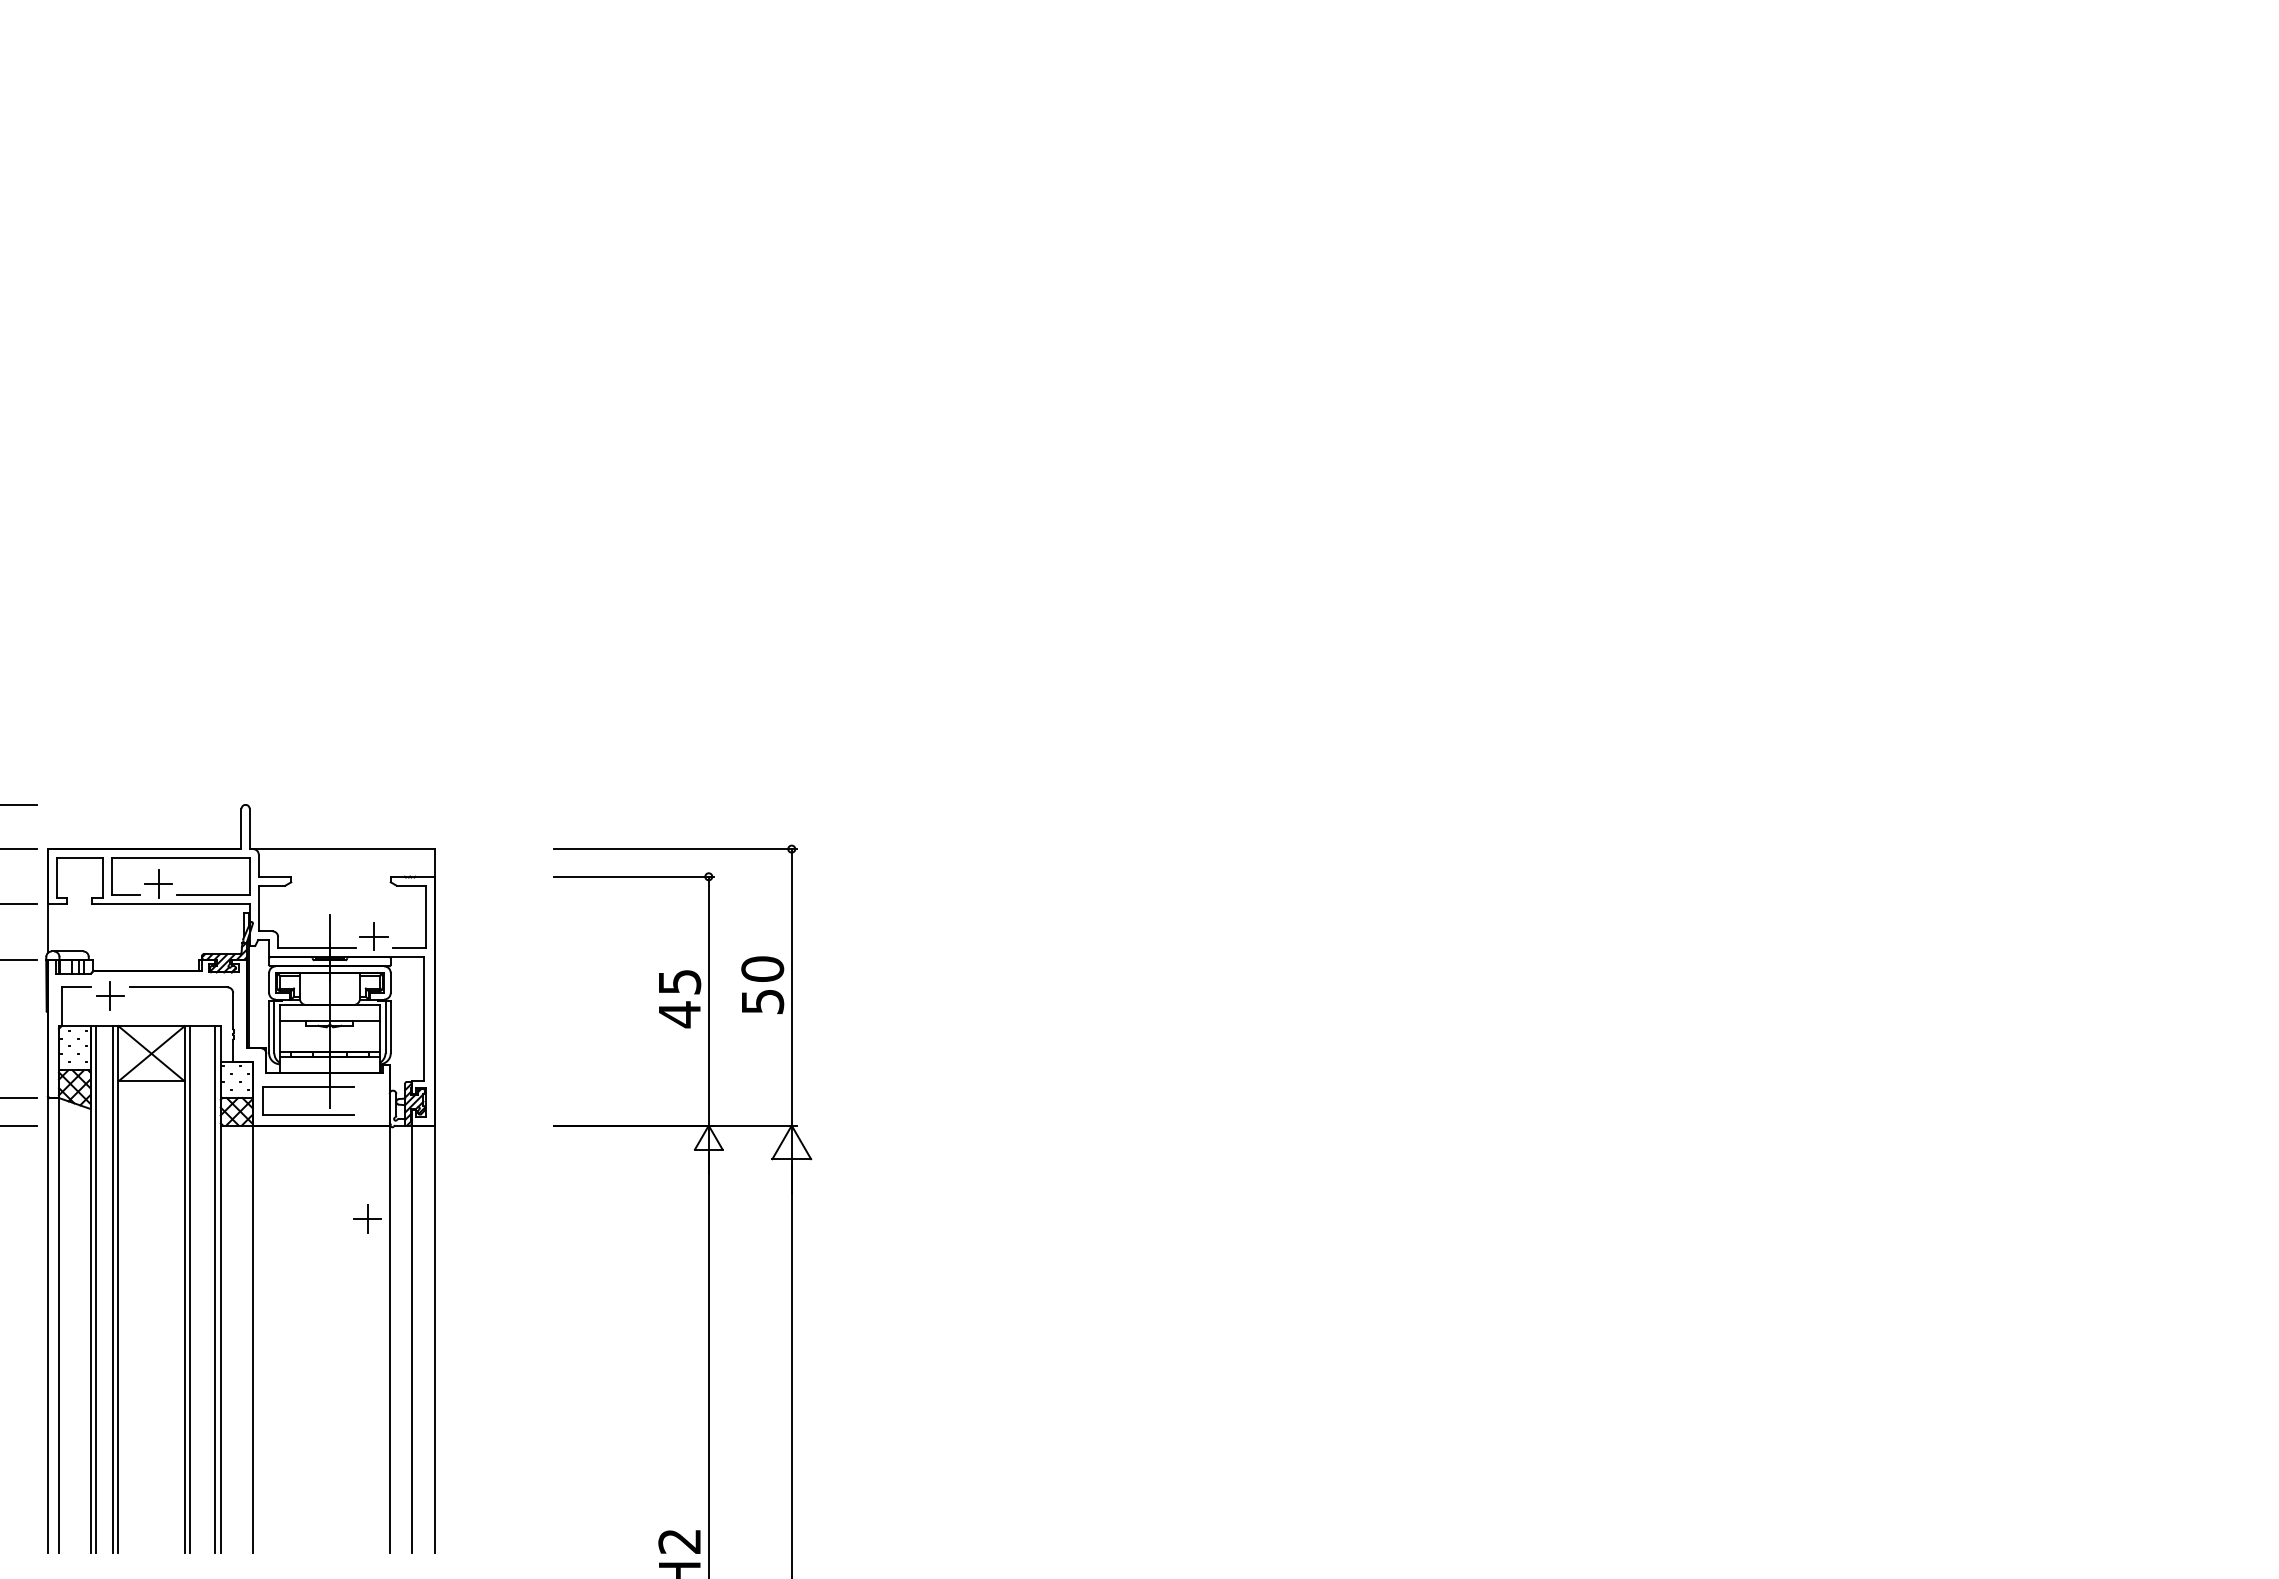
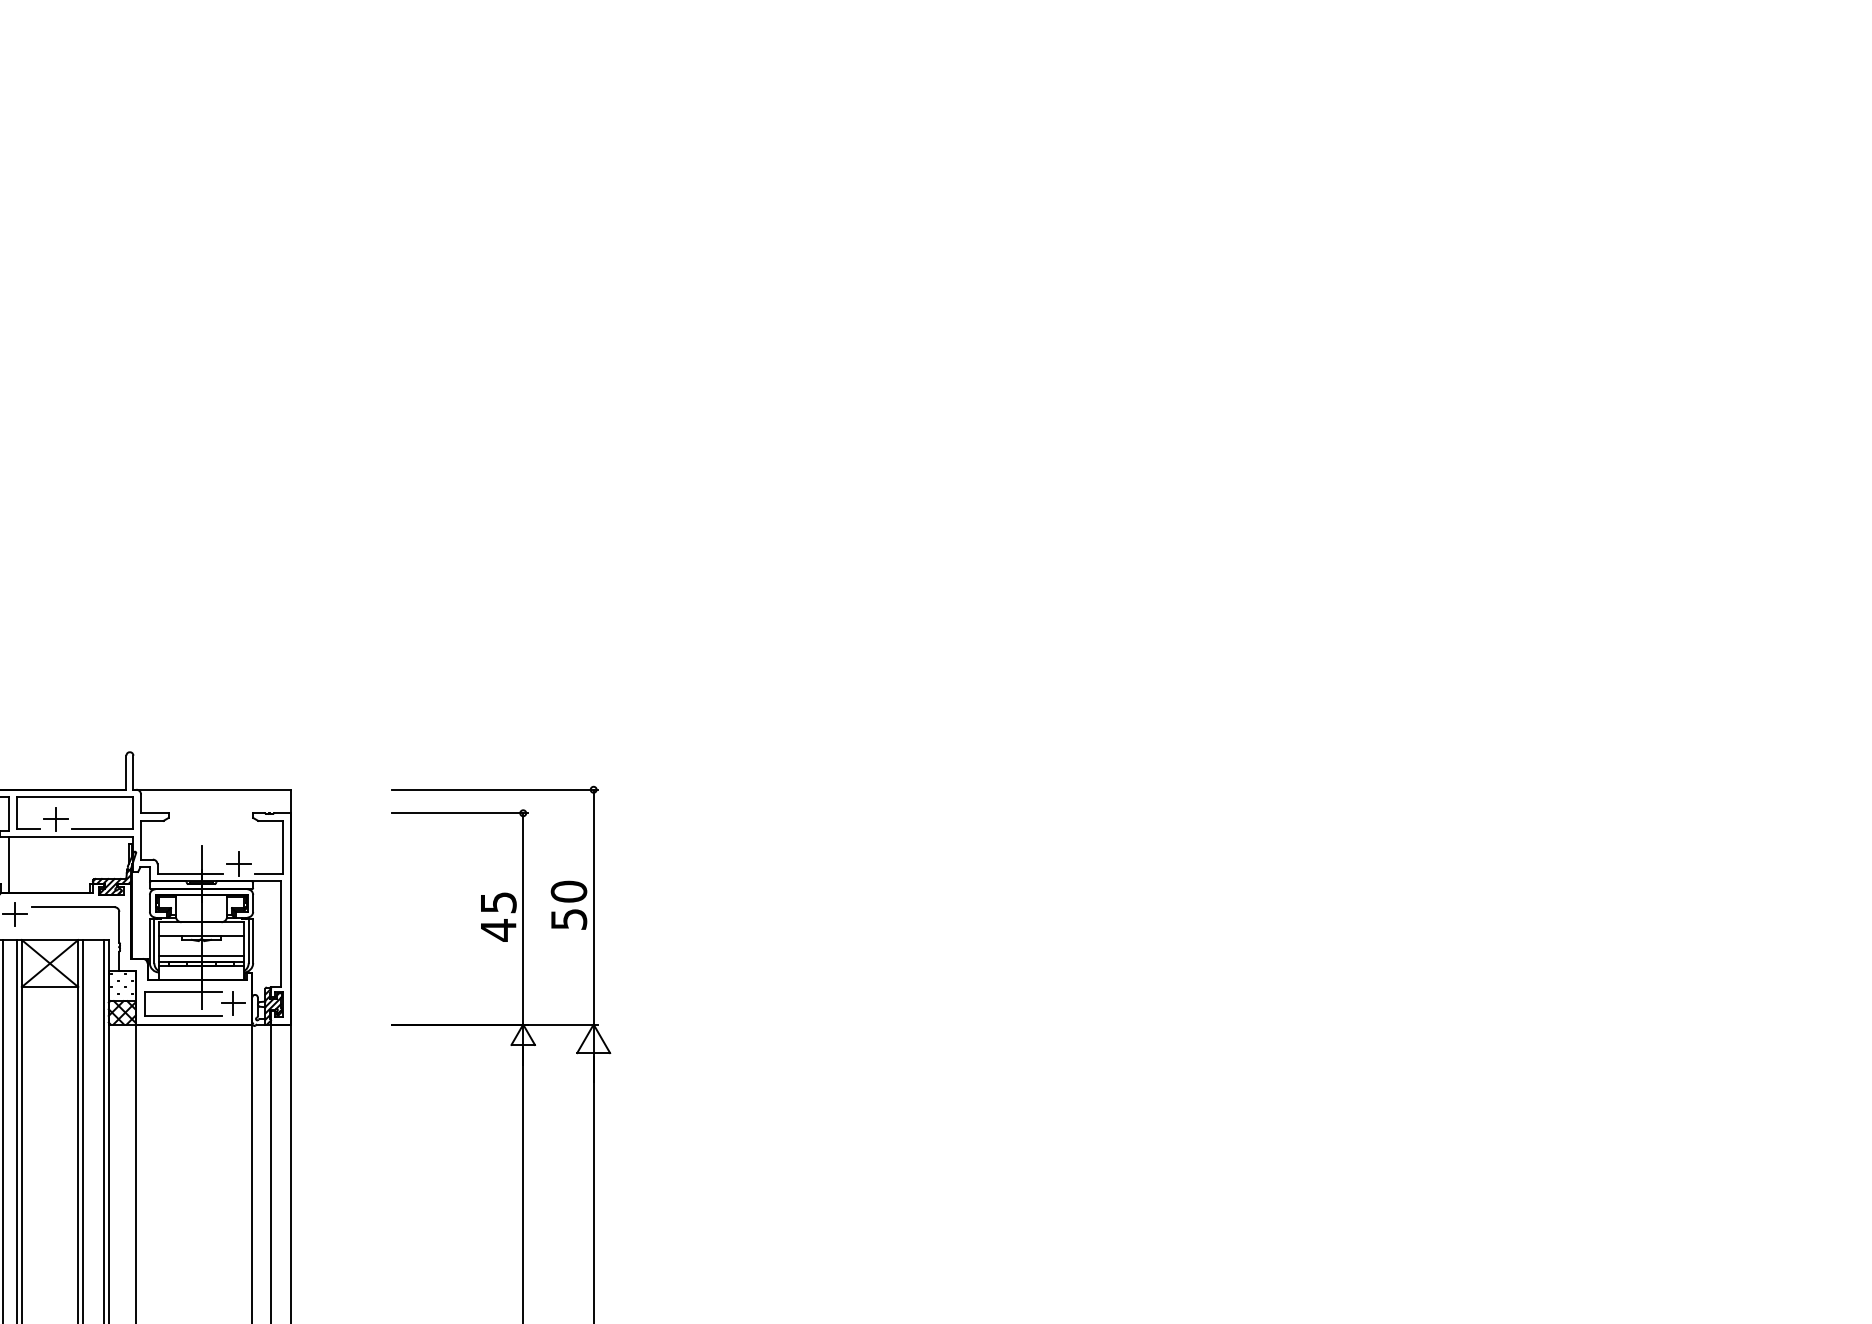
line: (103, 937) -> (9, 864), added
line: (329, 1044) -> (201, 955), added
part: (367, 1218) -> (233, 1003), moved

